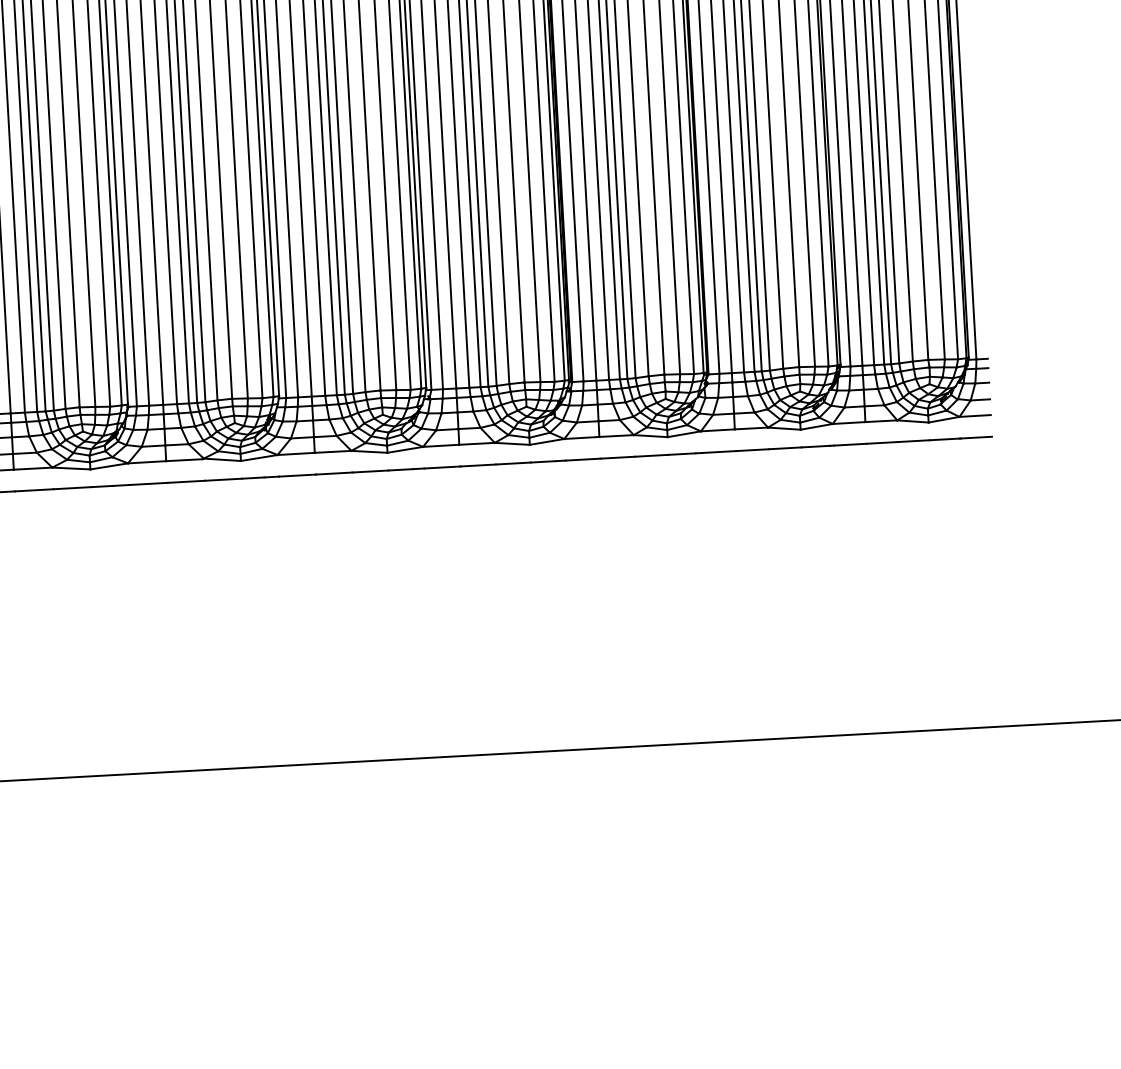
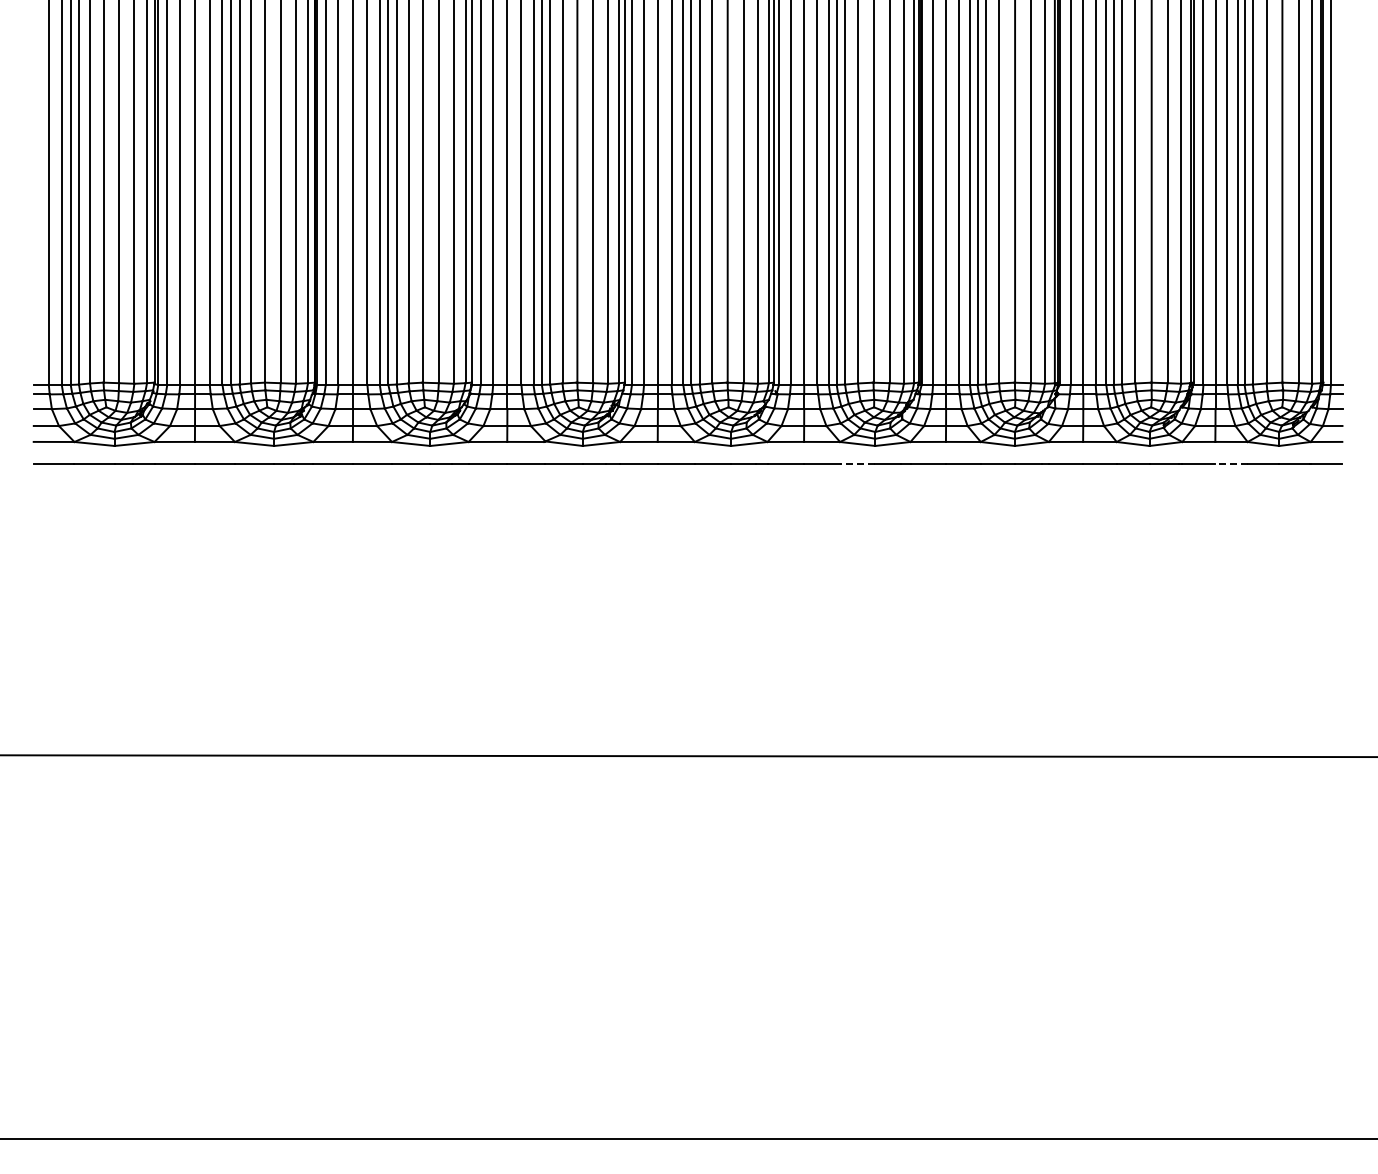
line: (881, 442) -> (1230, 463), solid -> dashed
line: (513, 463) -> (857, 463), solid -> dashed

